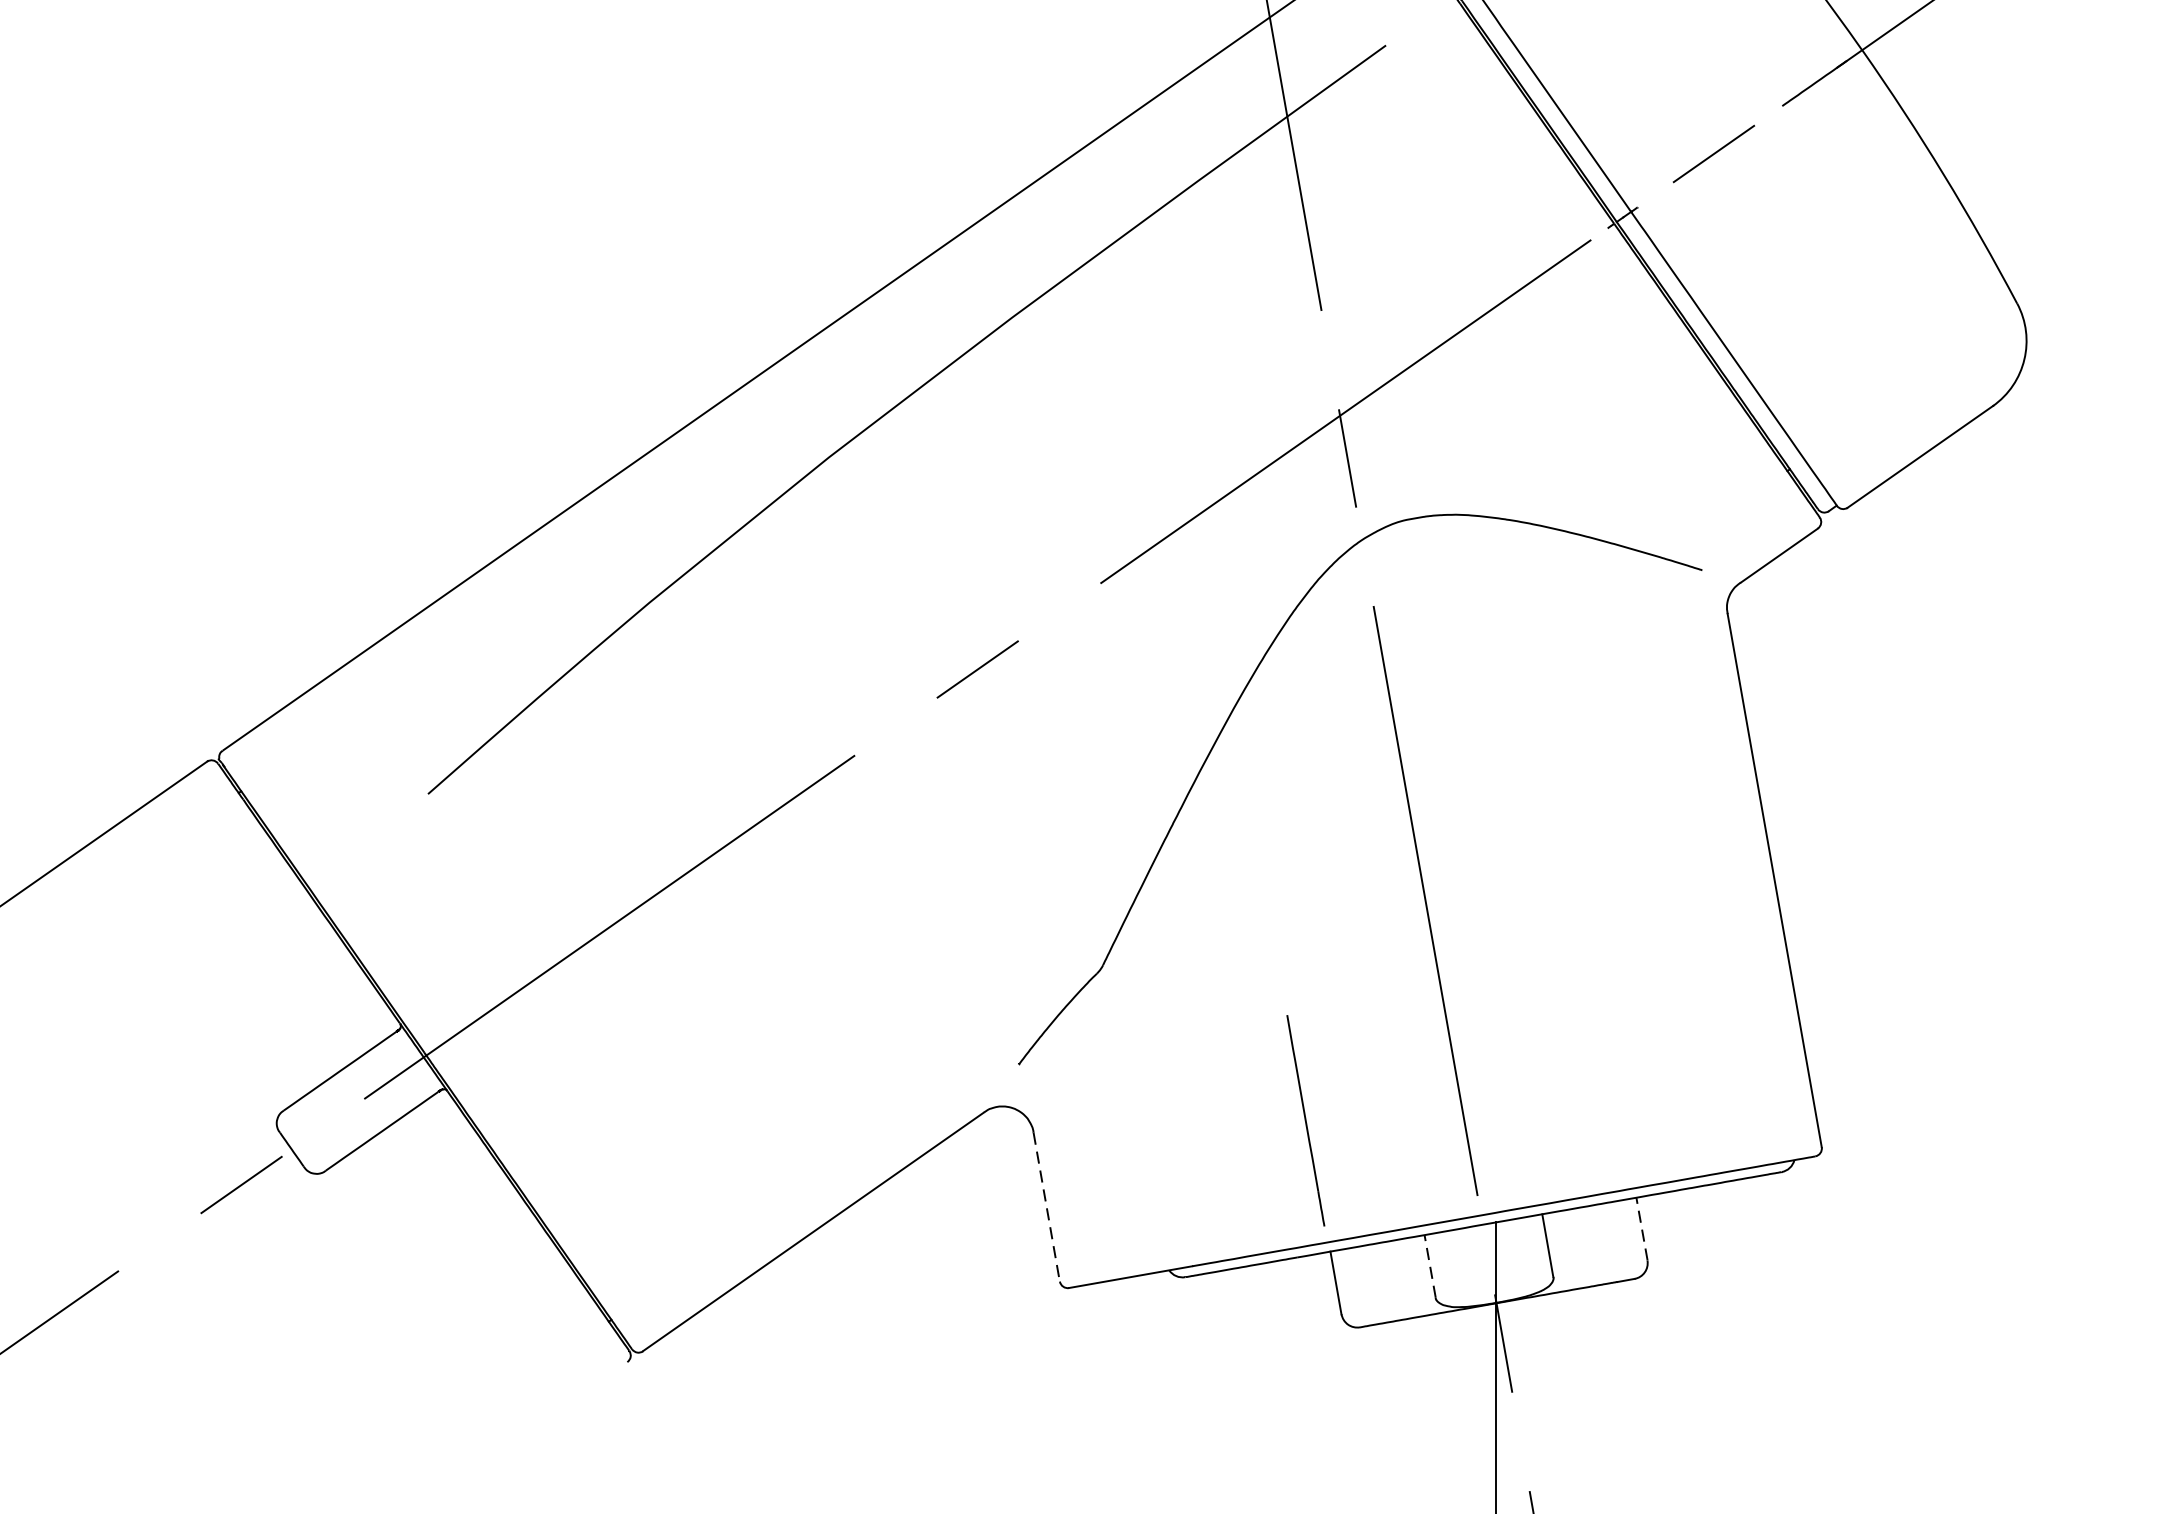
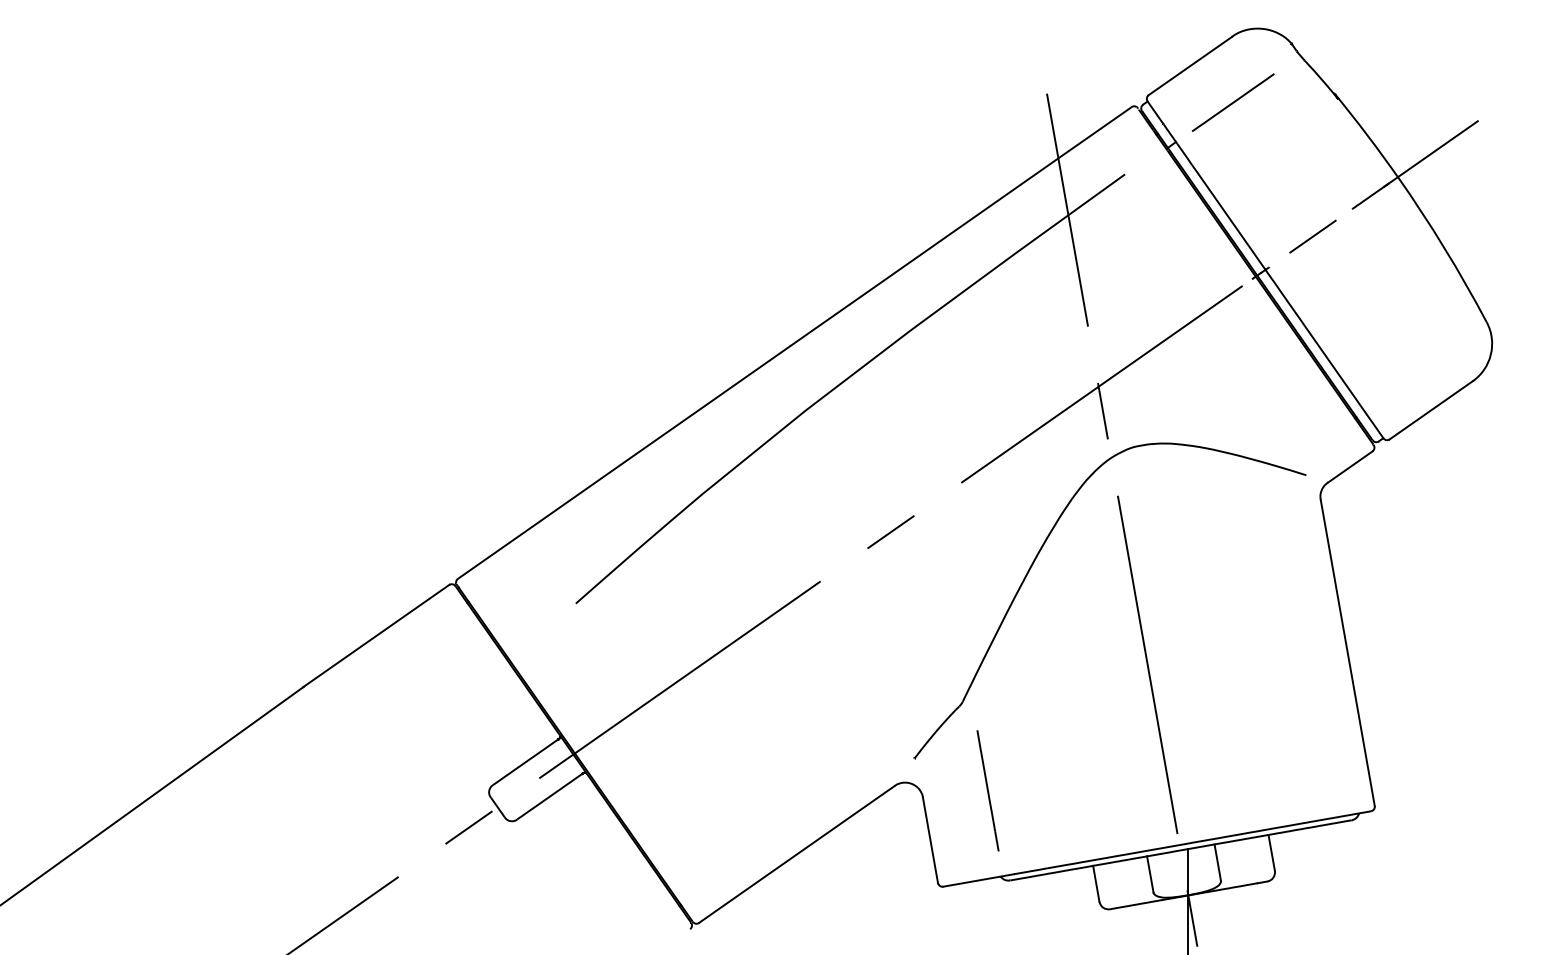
line: (1304, 1120) -> (987, 790), moved
line: (1046, 1207) -> (930, 840), dashed -> solid
line: (1641, 1228) -> (1271, 852), dashed -> solid
line: (1430, 1264) -> (1150, 873), dashed -> solid

